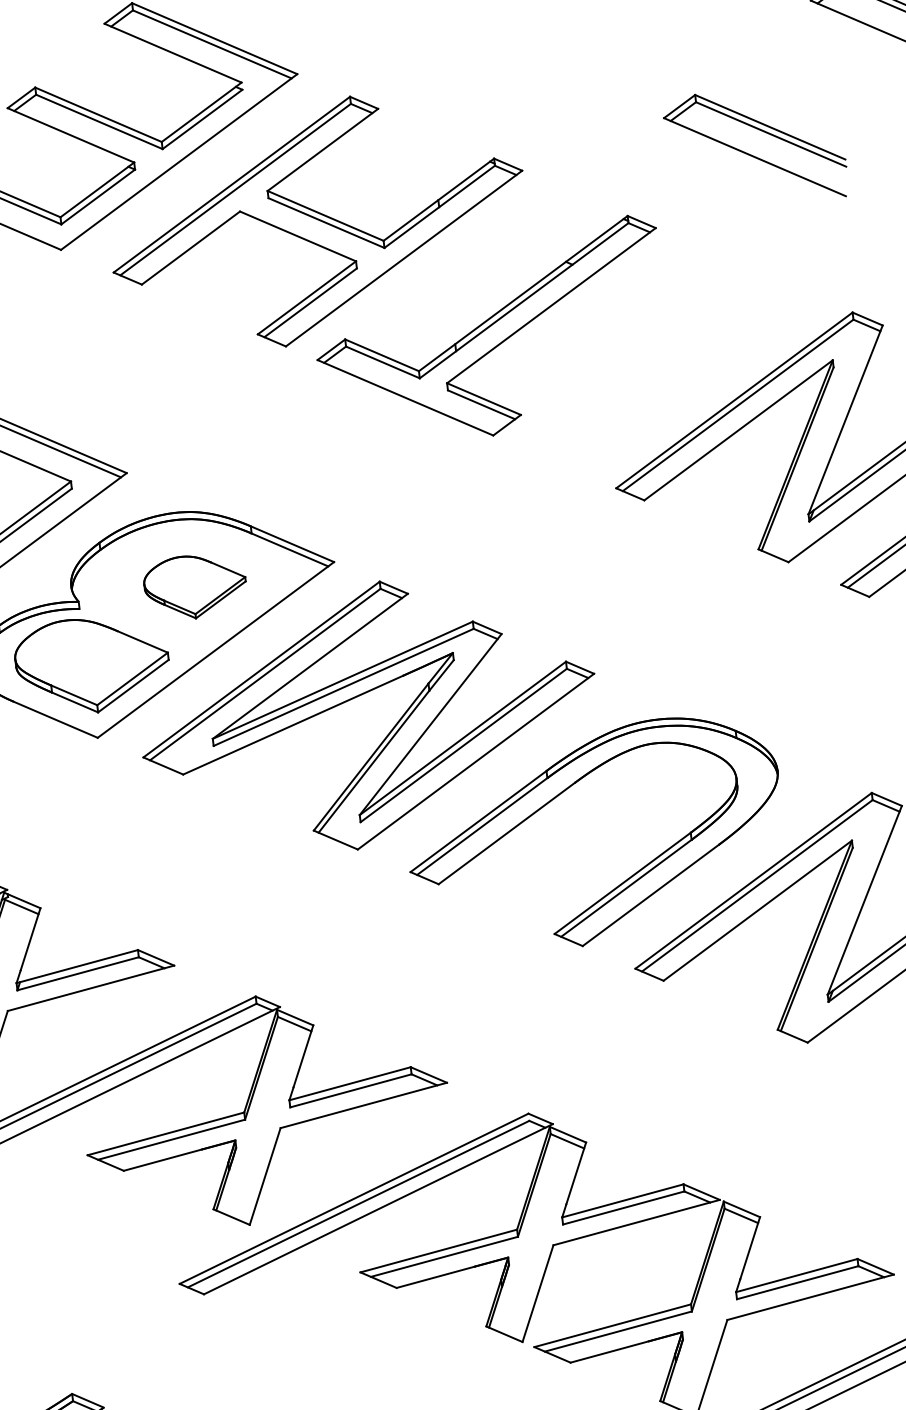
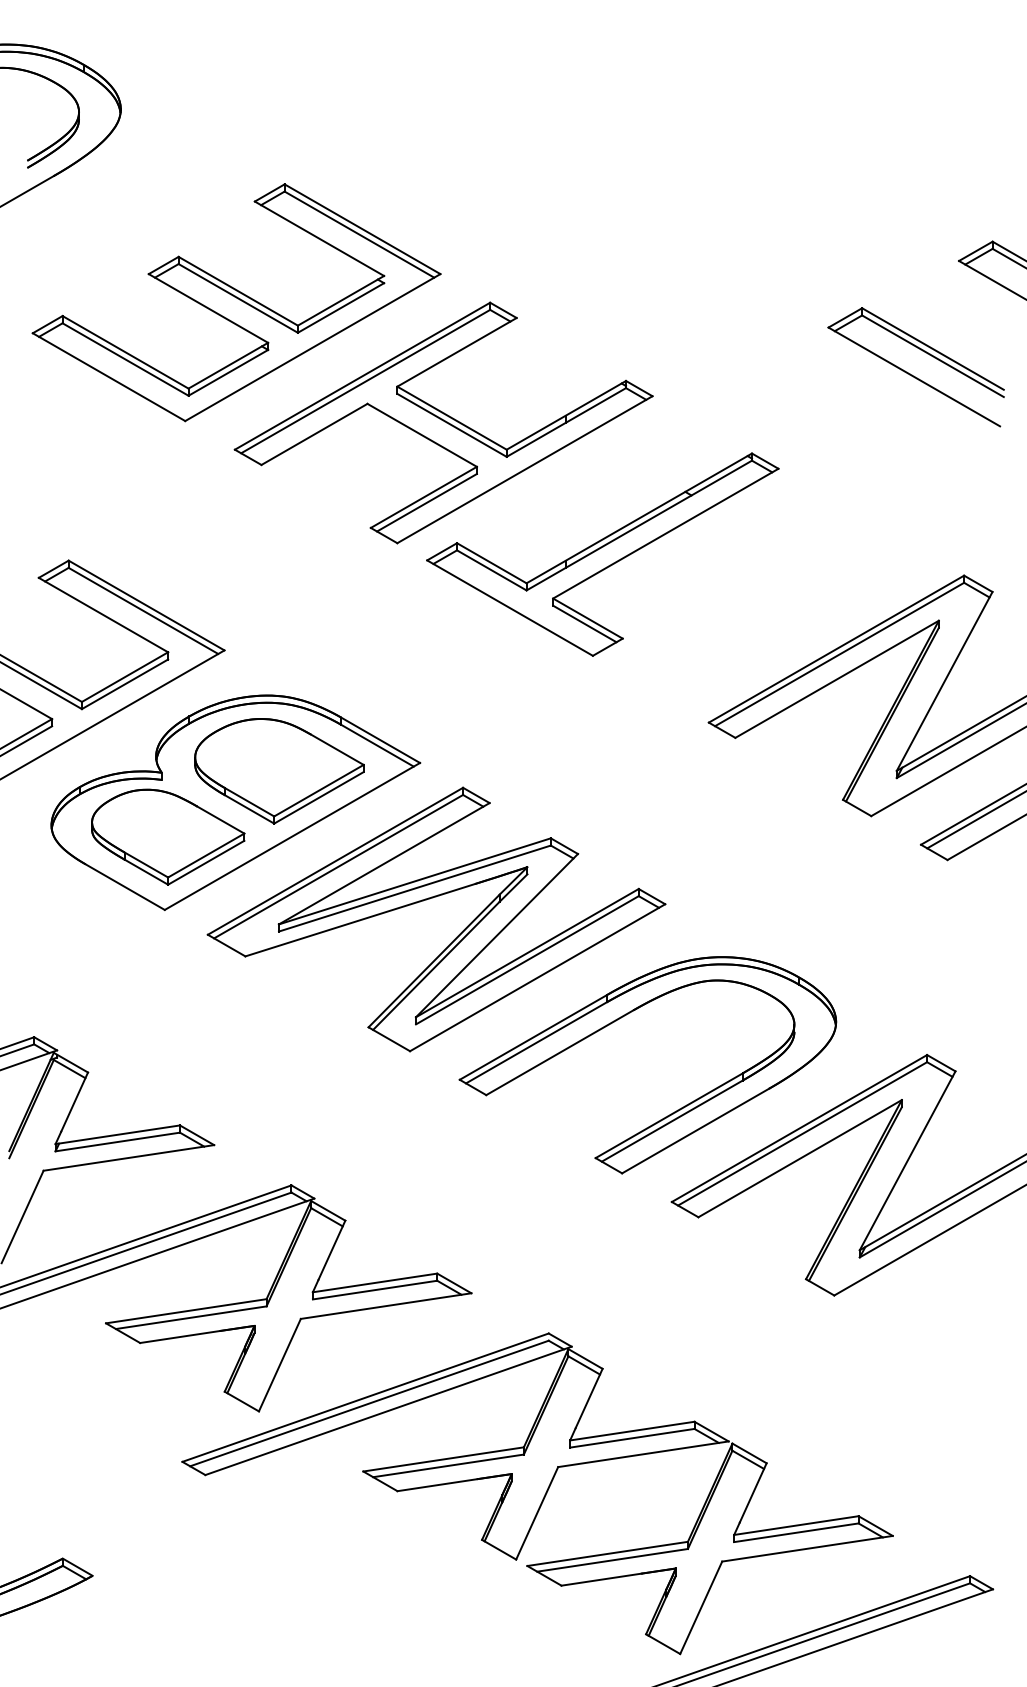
part: (752, 154) -> (912, 374), moved
part: (195, 586) -> (279, 771), size x1.67

